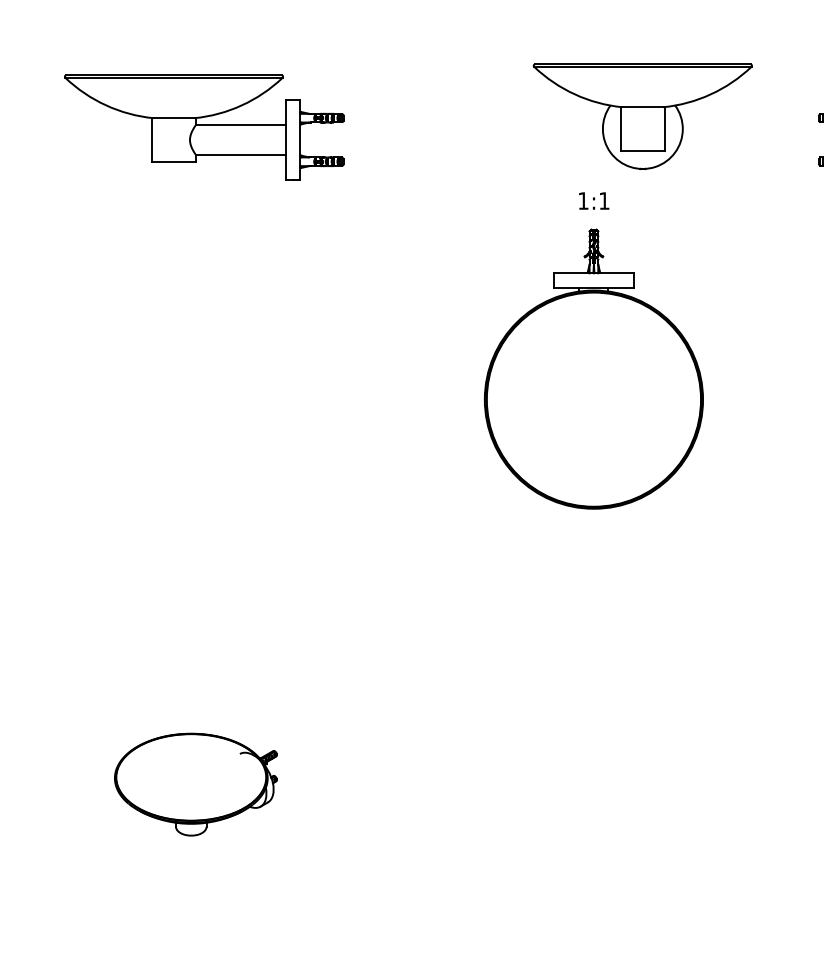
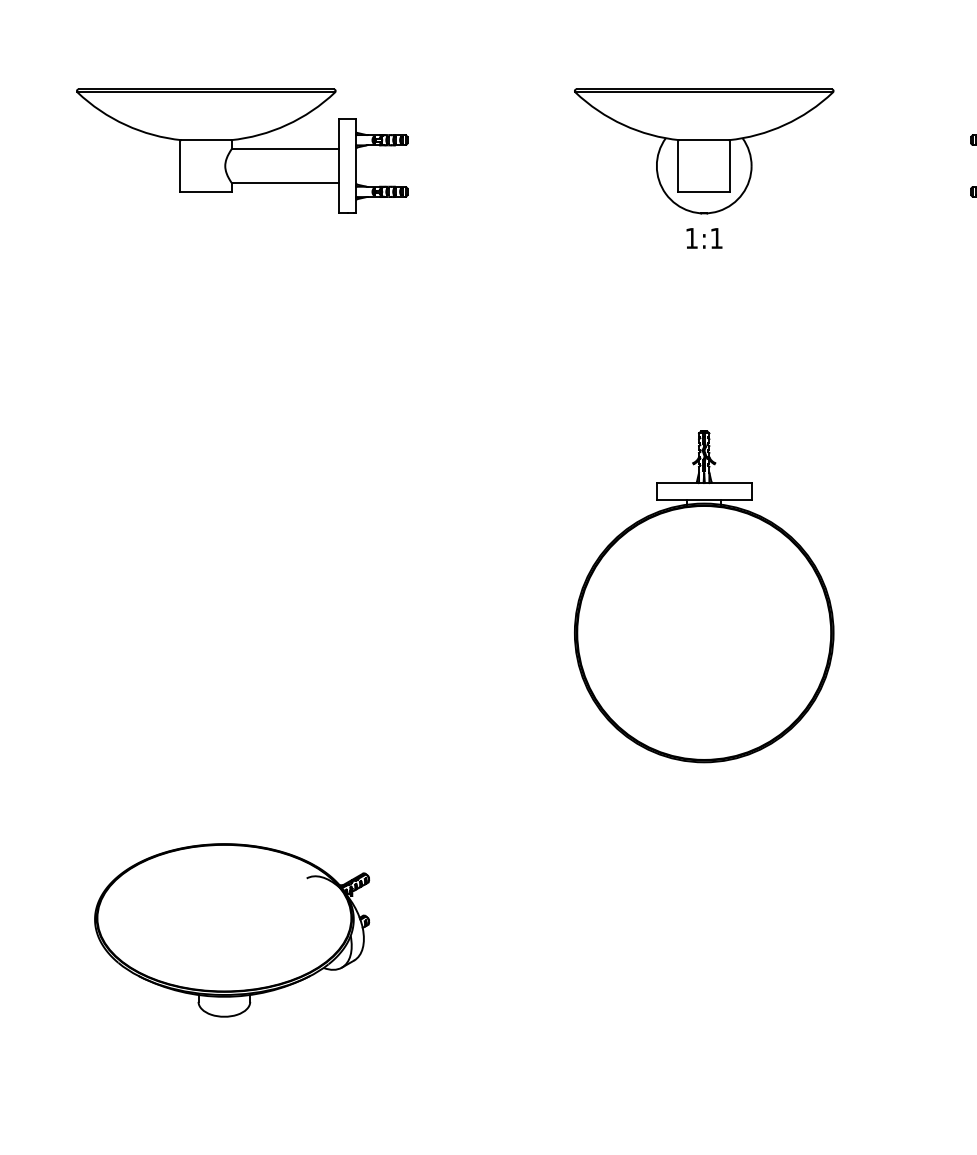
part: (643, 116) -> (704, 151), moved
part: (594, 368) -> (704, 596), moved
part: (196, 784) -> (232, 930), size x1.43

